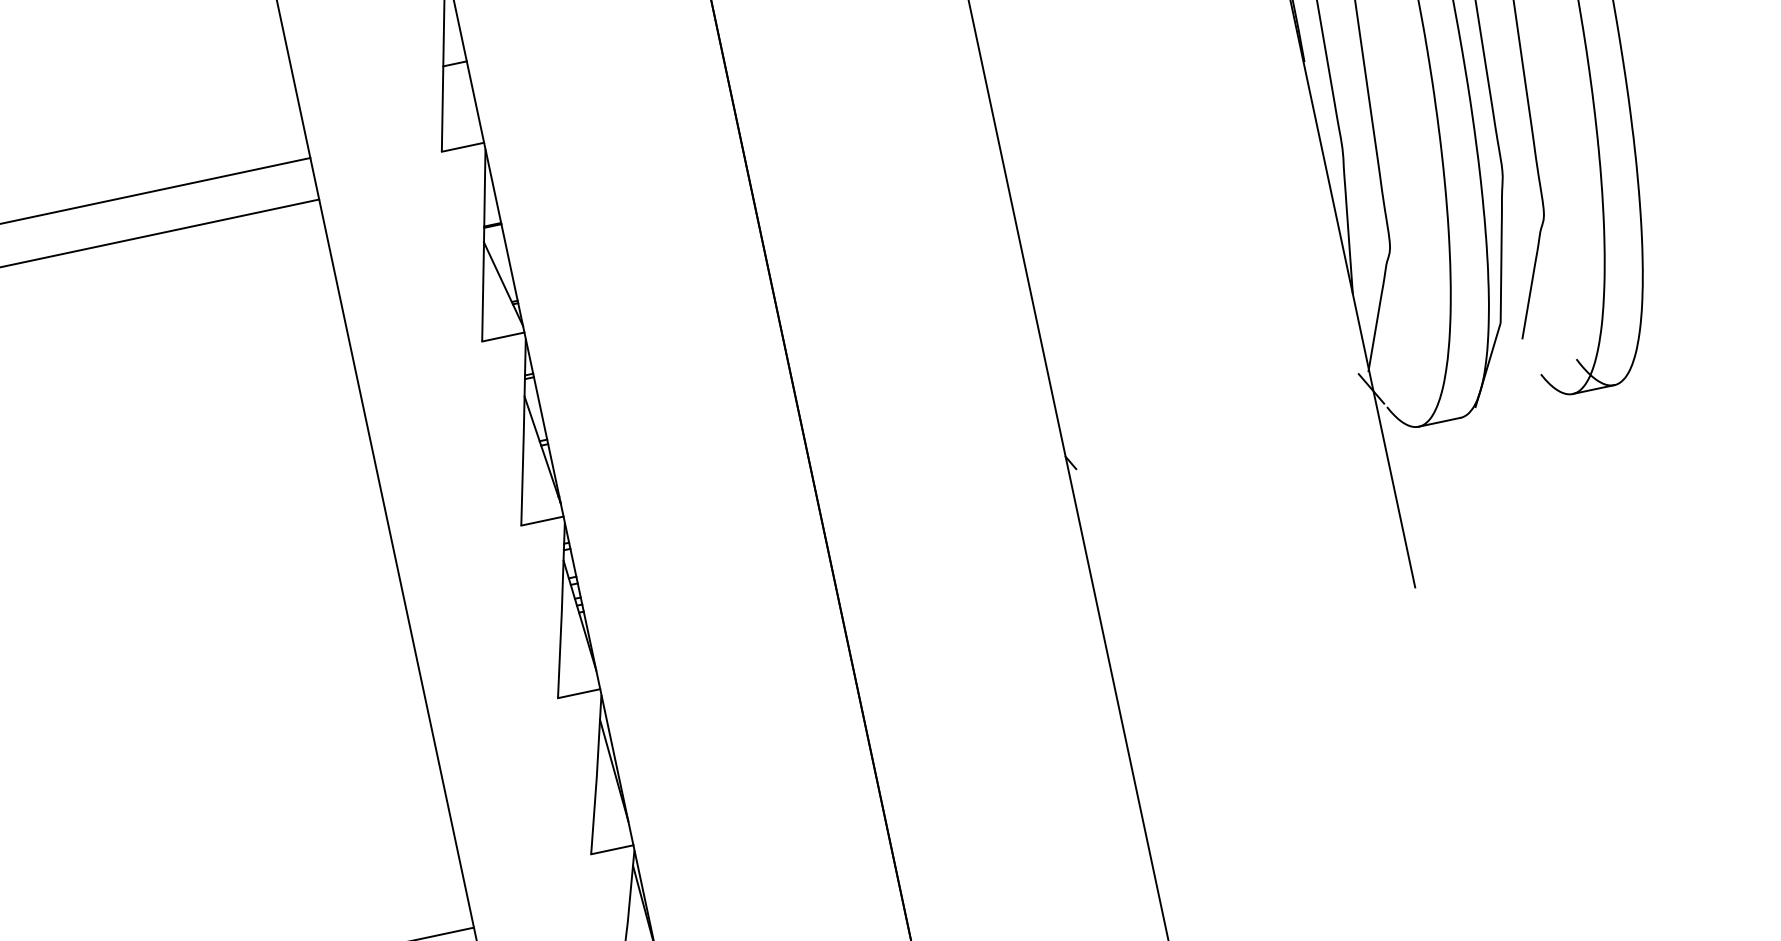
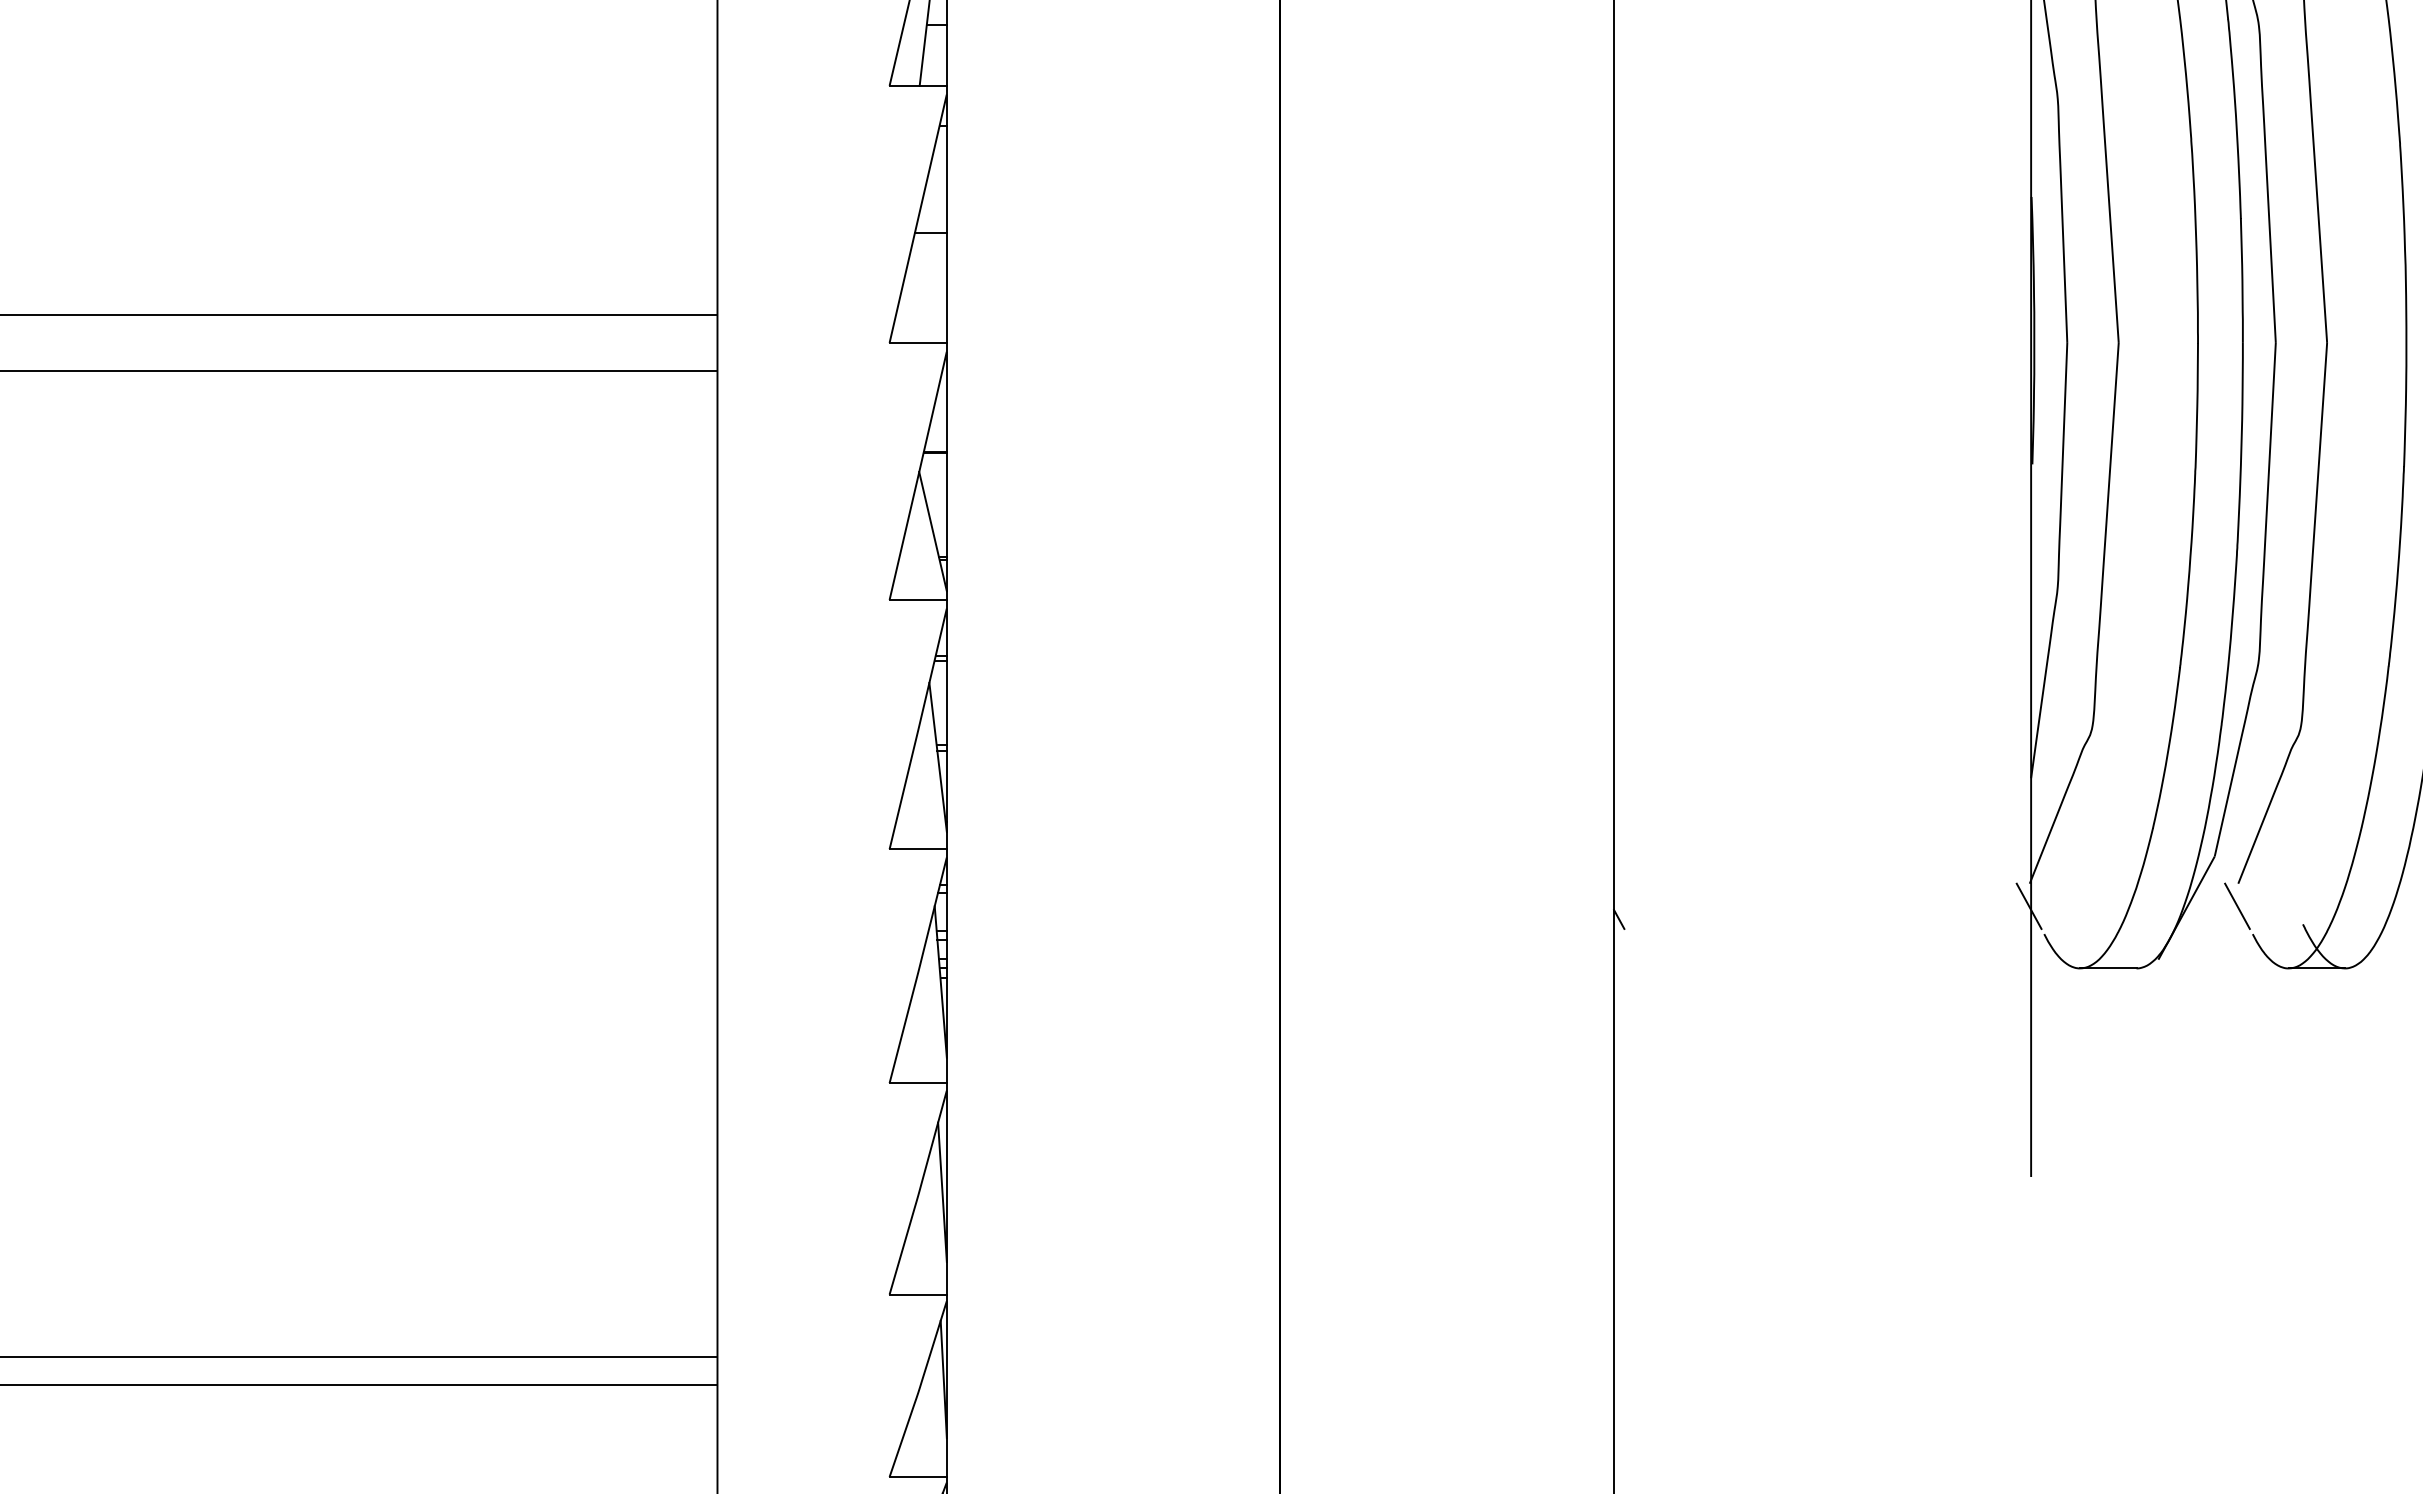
line: (1525, 355) -> (2237, 905), added

